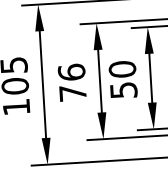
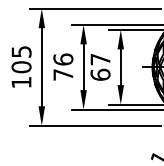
text: (123, 78) -> (100, 66), 50 -> 67

